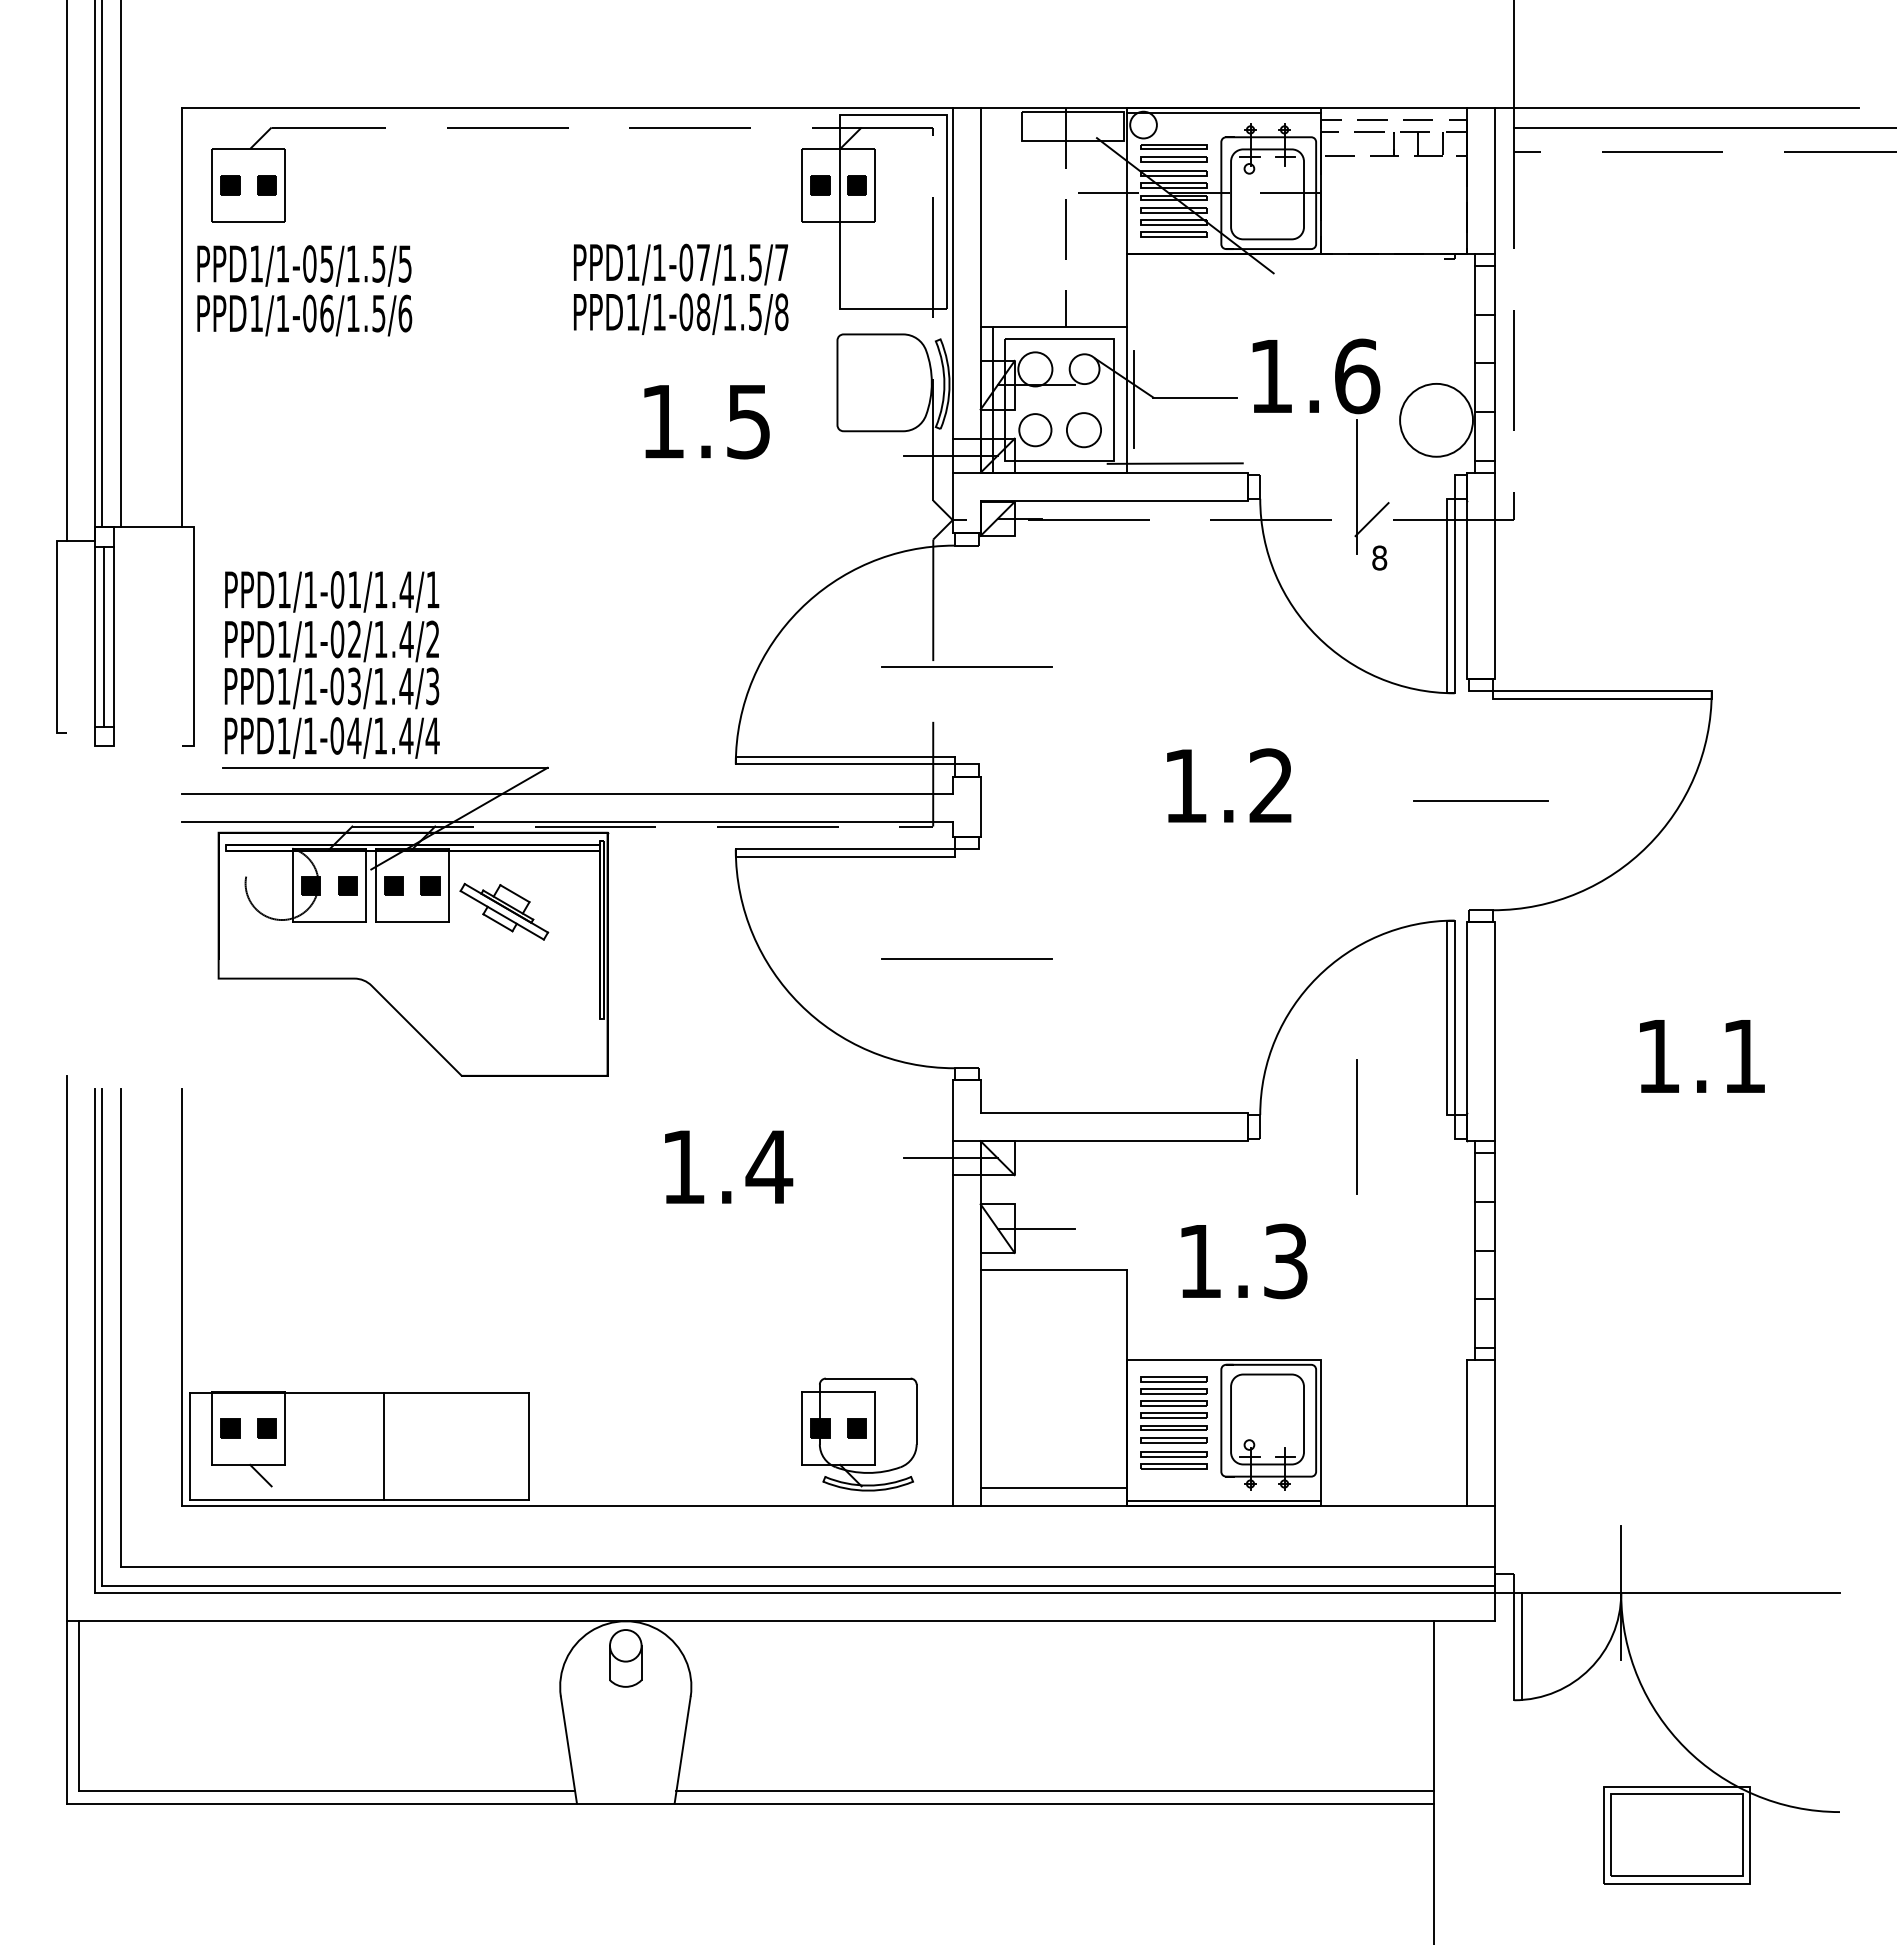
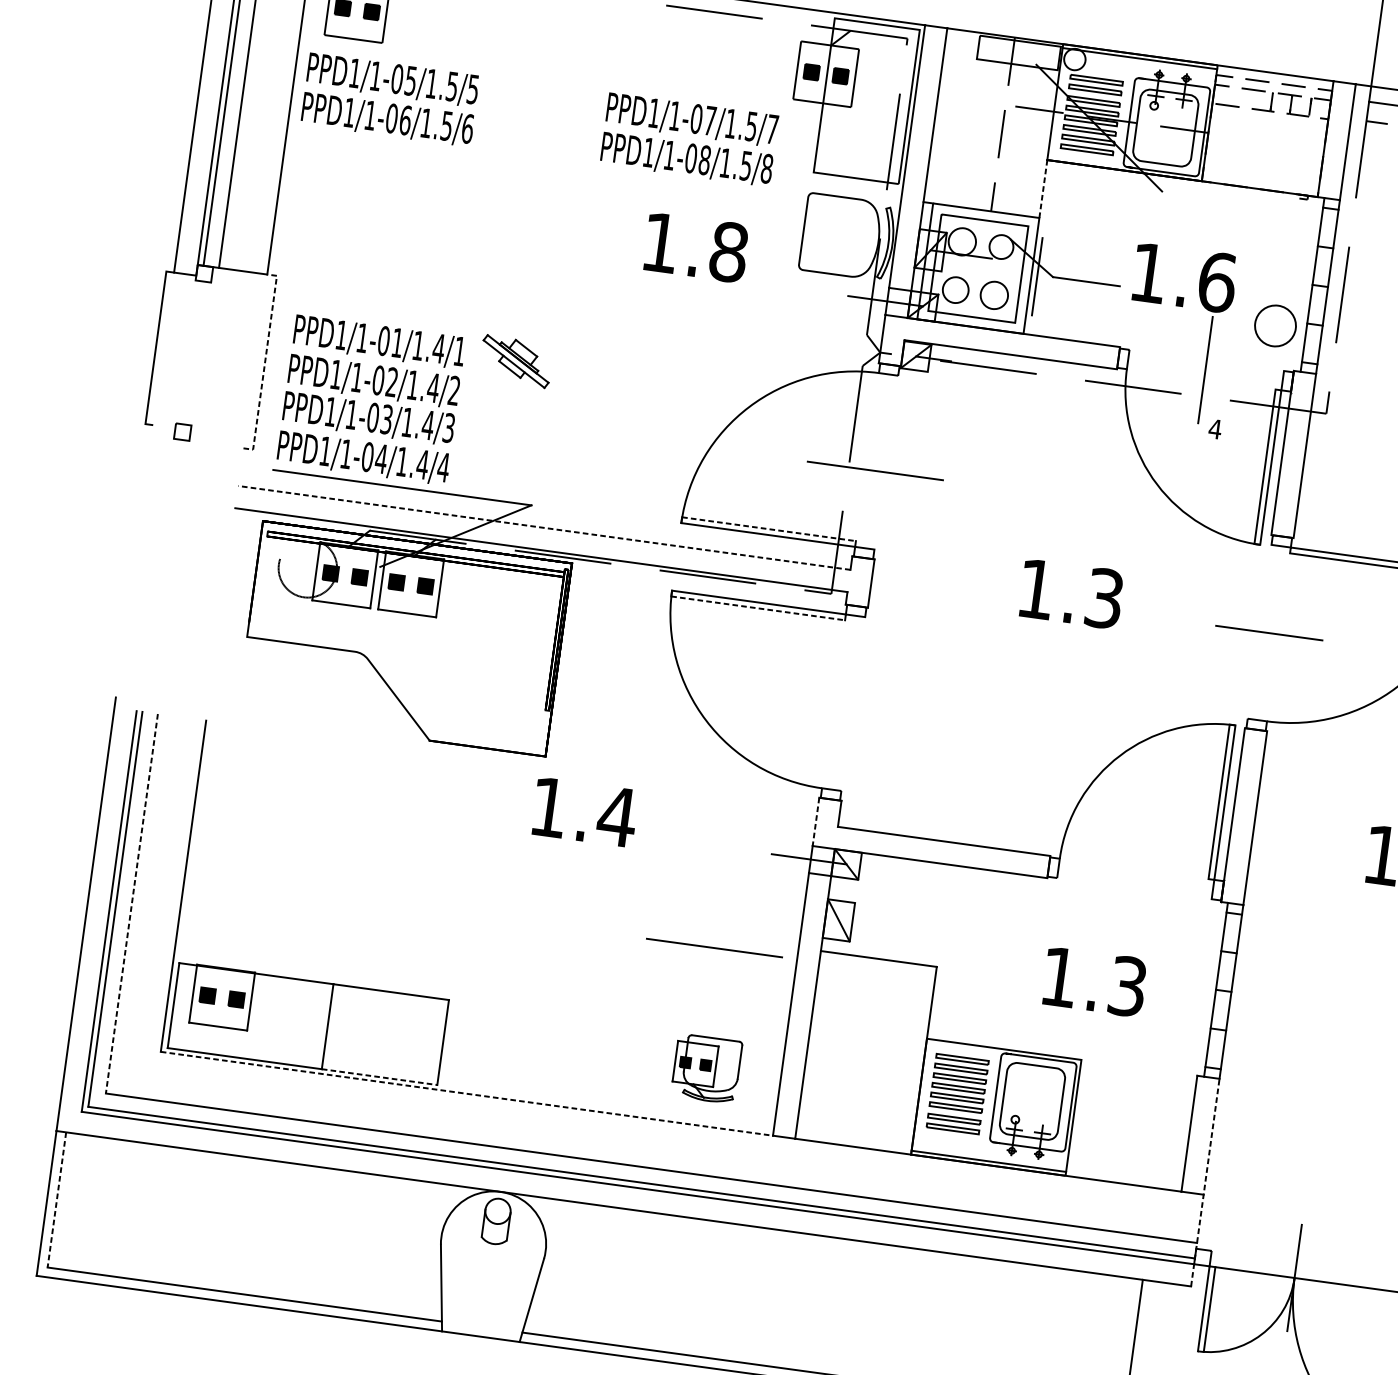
line: (1126, 289) -> (1043, 188), solid -> dashed
circle: (1436, 419) -> (1275, 325), size x0.7
text: (748, 421) -> (728, 252), 1.5 -> 1.8
line: (1174, 463) -> (1062, 331), removed
line: (1371, 519) -> (1213, 397), removed
text: (1379, 557) -> (1215, 428), 8 -> 4
line: (94, 636) -> (185, 351), removed
line: (104, 636) -> (193, 352), removed
line: (114, 636) -> (201, 353), removed
line: (194, 636) -> (265, 362), solid -> dashed
line: (845, 757) -> (769, 529), solid -> dashed
text: (1271, 785) -> (1104, 598), 1.2 -> 1.3
line: (566, 793) -> (543, 527), solid -> dashed
line: (845, 856) -> (758, 608), solid -> dashed
part: (504, 911) -> (516, 361), moved
line: (966, 958) -> (714, 947), moved
line: (952, 1111) -> (815, 822), solid -> dashed
line: (1356, 1126) -> (1135, 878), removed
text: (729, 1166) -> (585, 811), moved
line: (1035, 1228) -> (868, 924), removed
text: (1244, 1261) -> (1094, 982), moved
line: (121, 1327) -> (132, 903), solid -> dashed
part: (859, 1434) -> (706, 1068), size x0.7
line: (260, 1475) -> (226, 1036), removed
line: (1053, 1488) -> (854, 1132), removed
line: (1494, 1490) -> (1205, 1182), solid -> dashed
line: (456, 1499) -> (379, 1076), solid -> dashed
line: (567, 1505) -> (466, 1093), solid -> dashed
line: (78, 1706) -> (56, 1200), solid -> dashed

